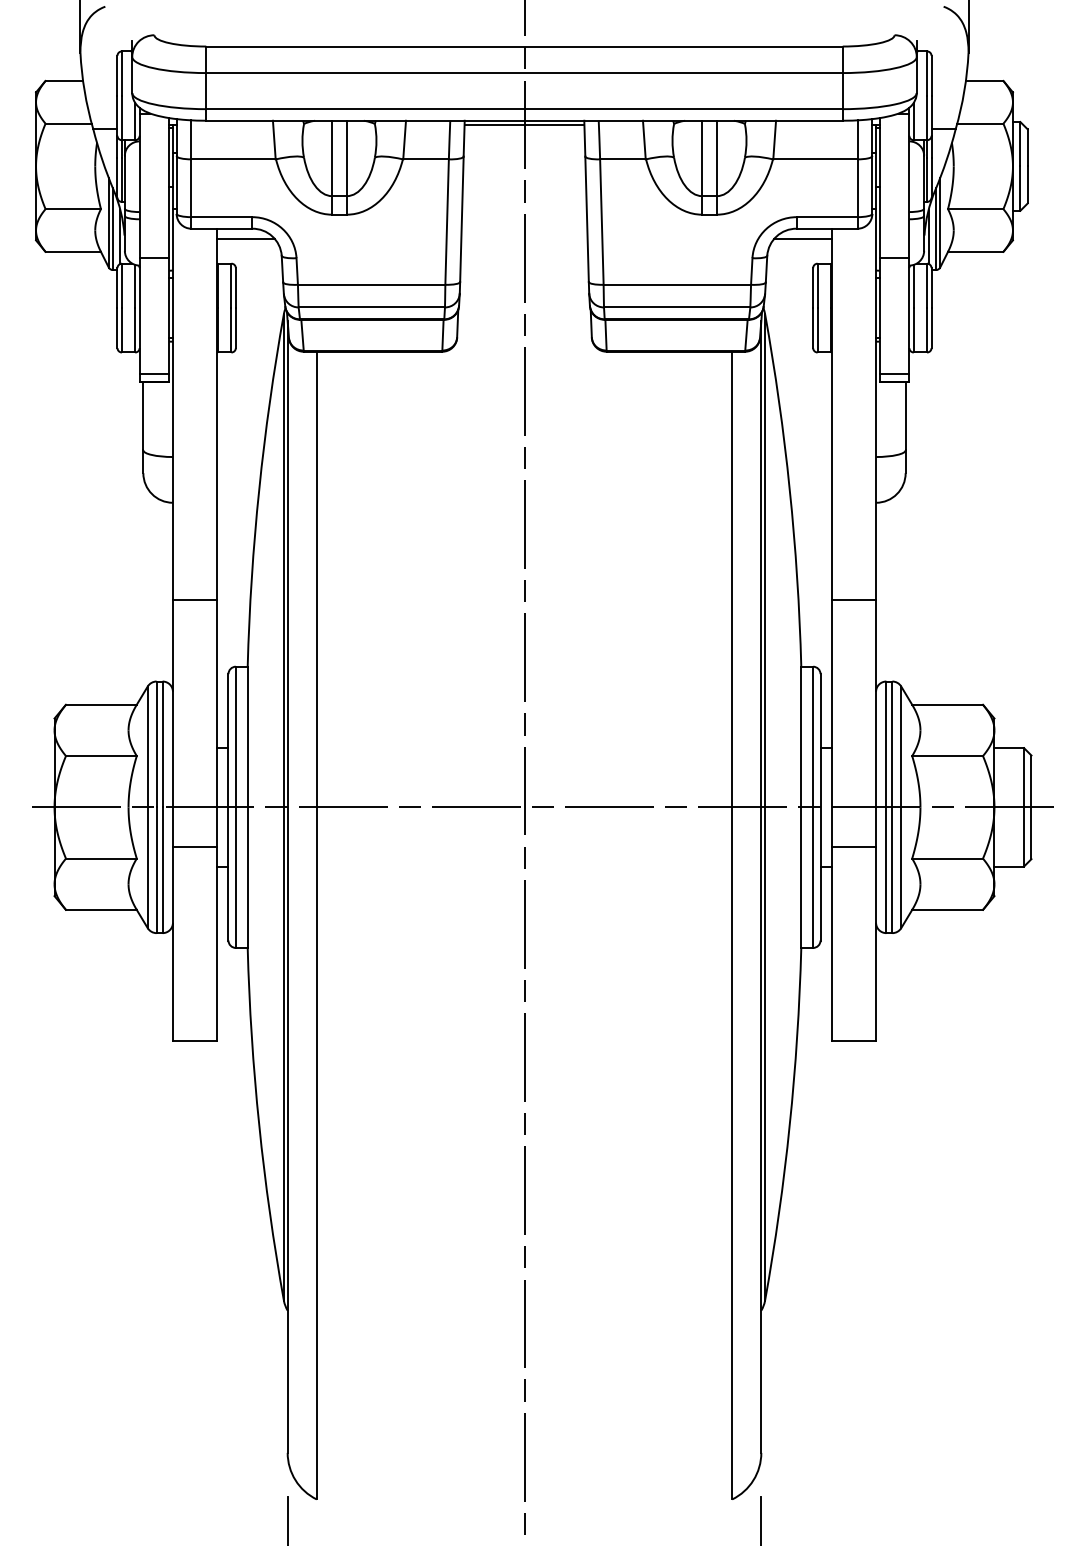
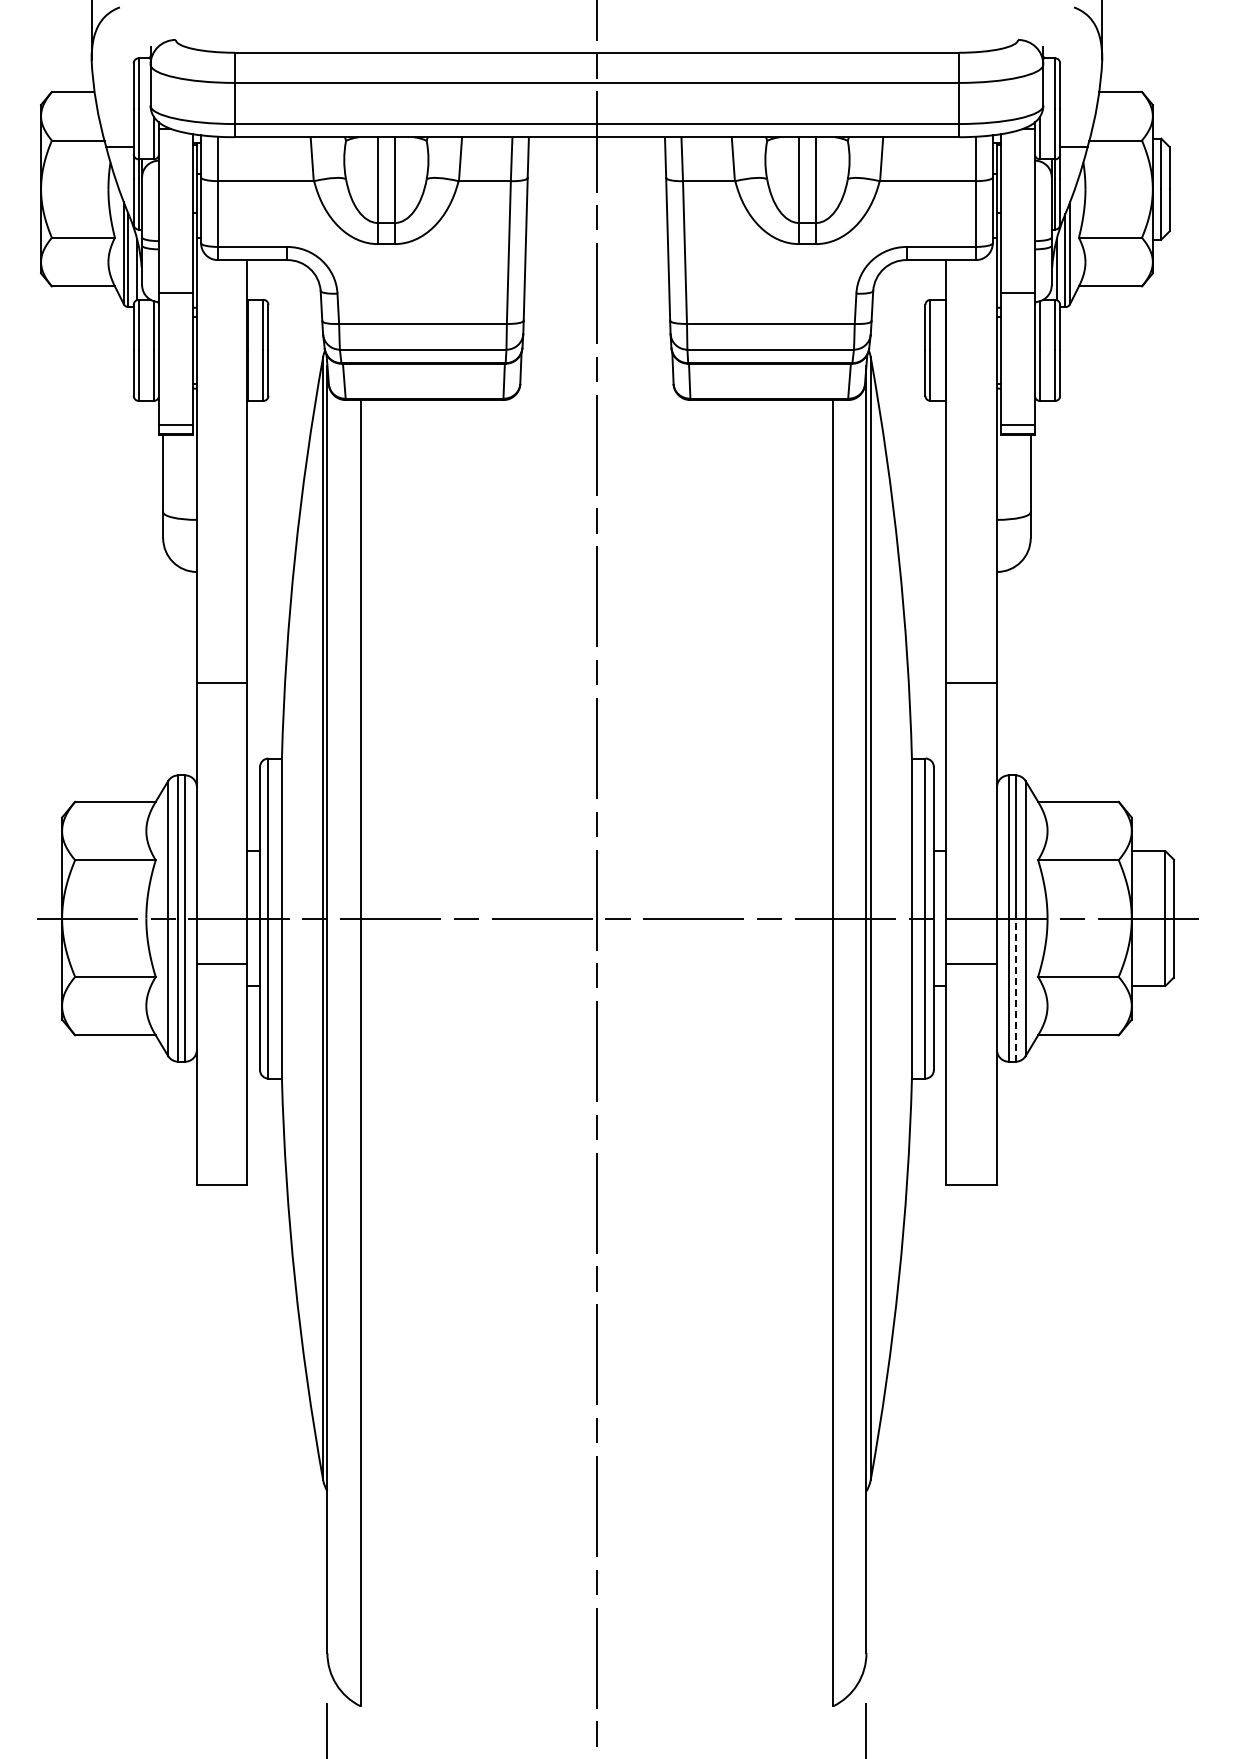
line: (524, 125) -> (596, 142), removed
line: (245, 238) -> (279, 271), removed
line: (802, 238) -> (913, 271), removed
line: (892, 870) -> (1015, 990), solid -> dashed

